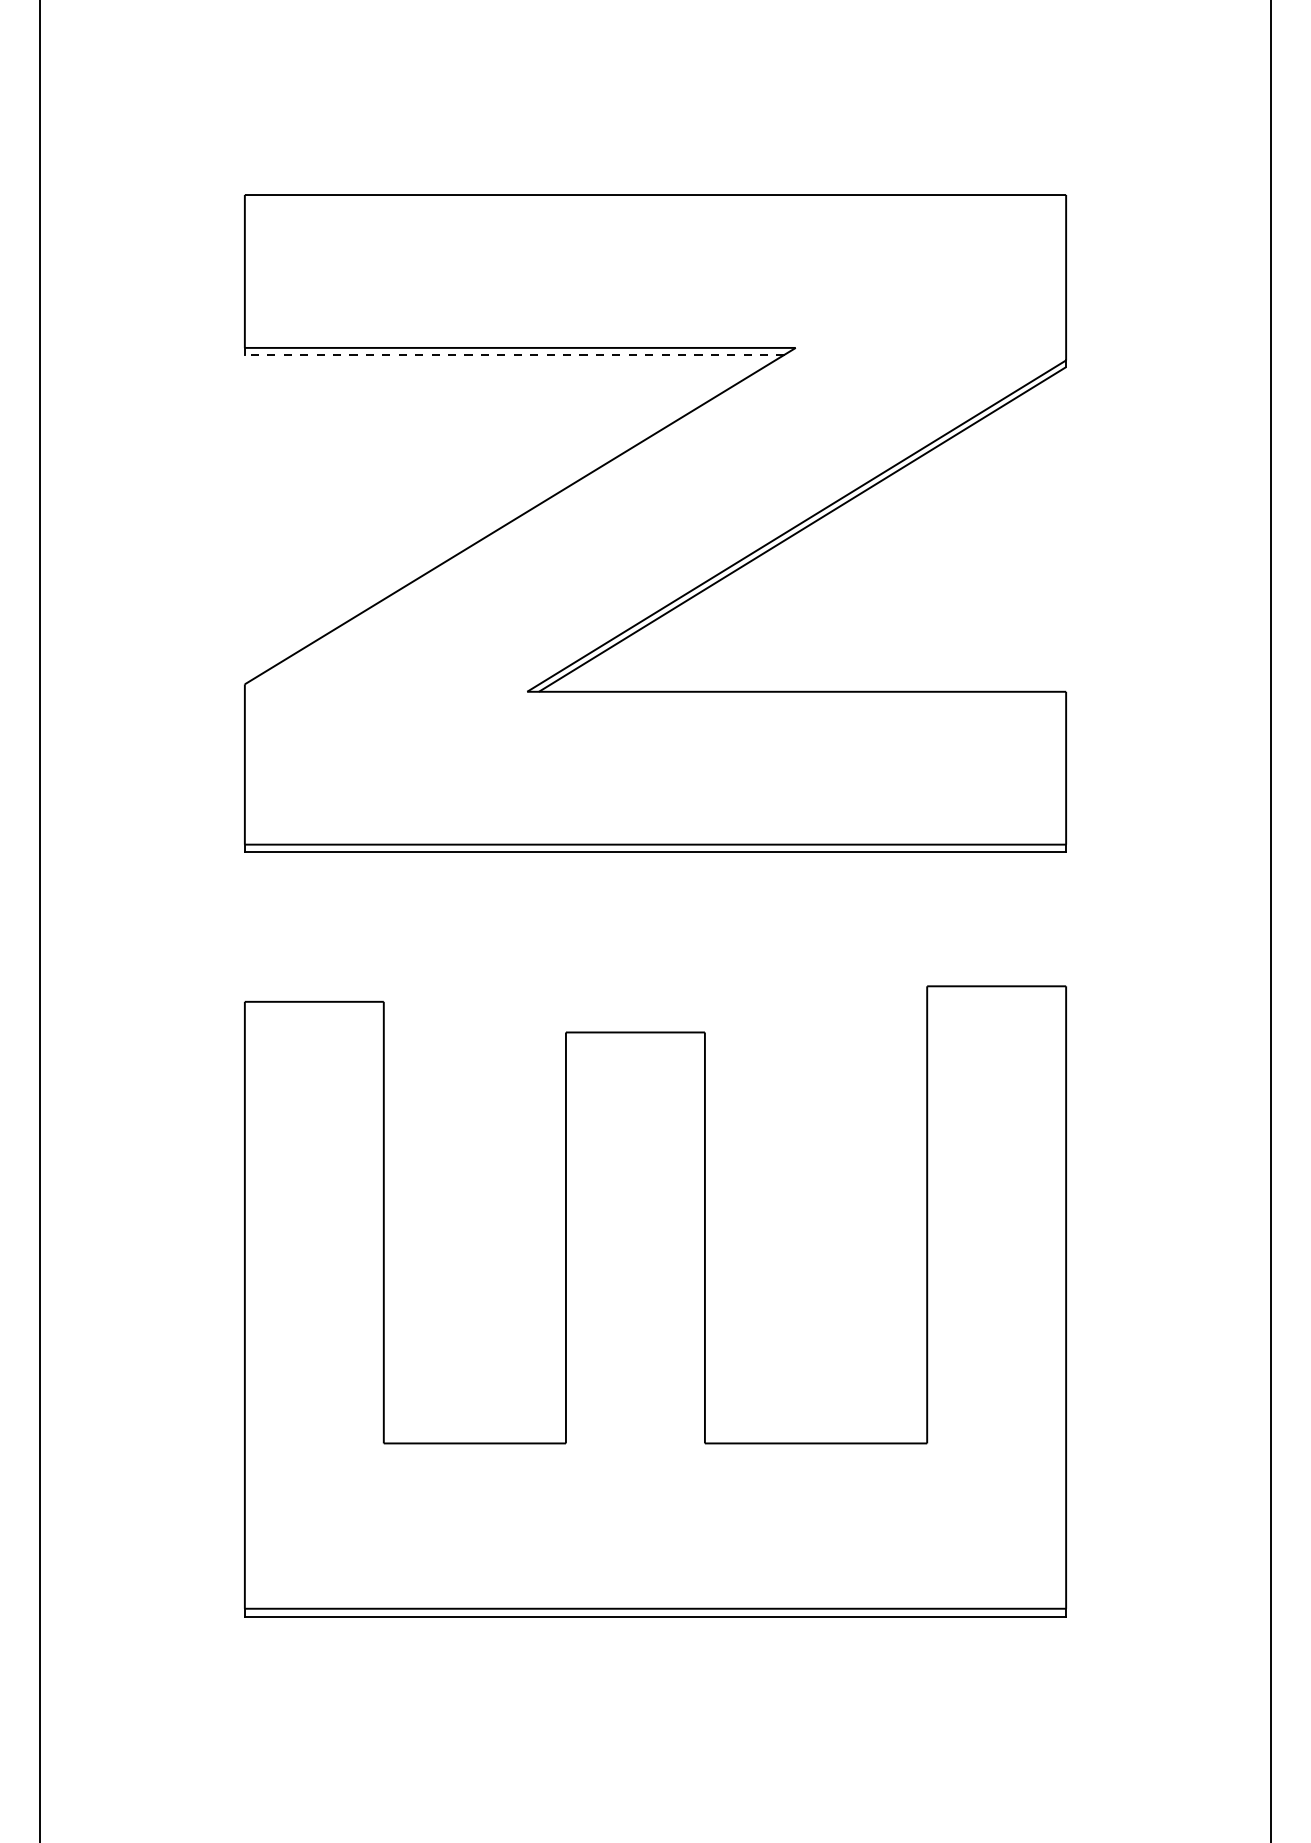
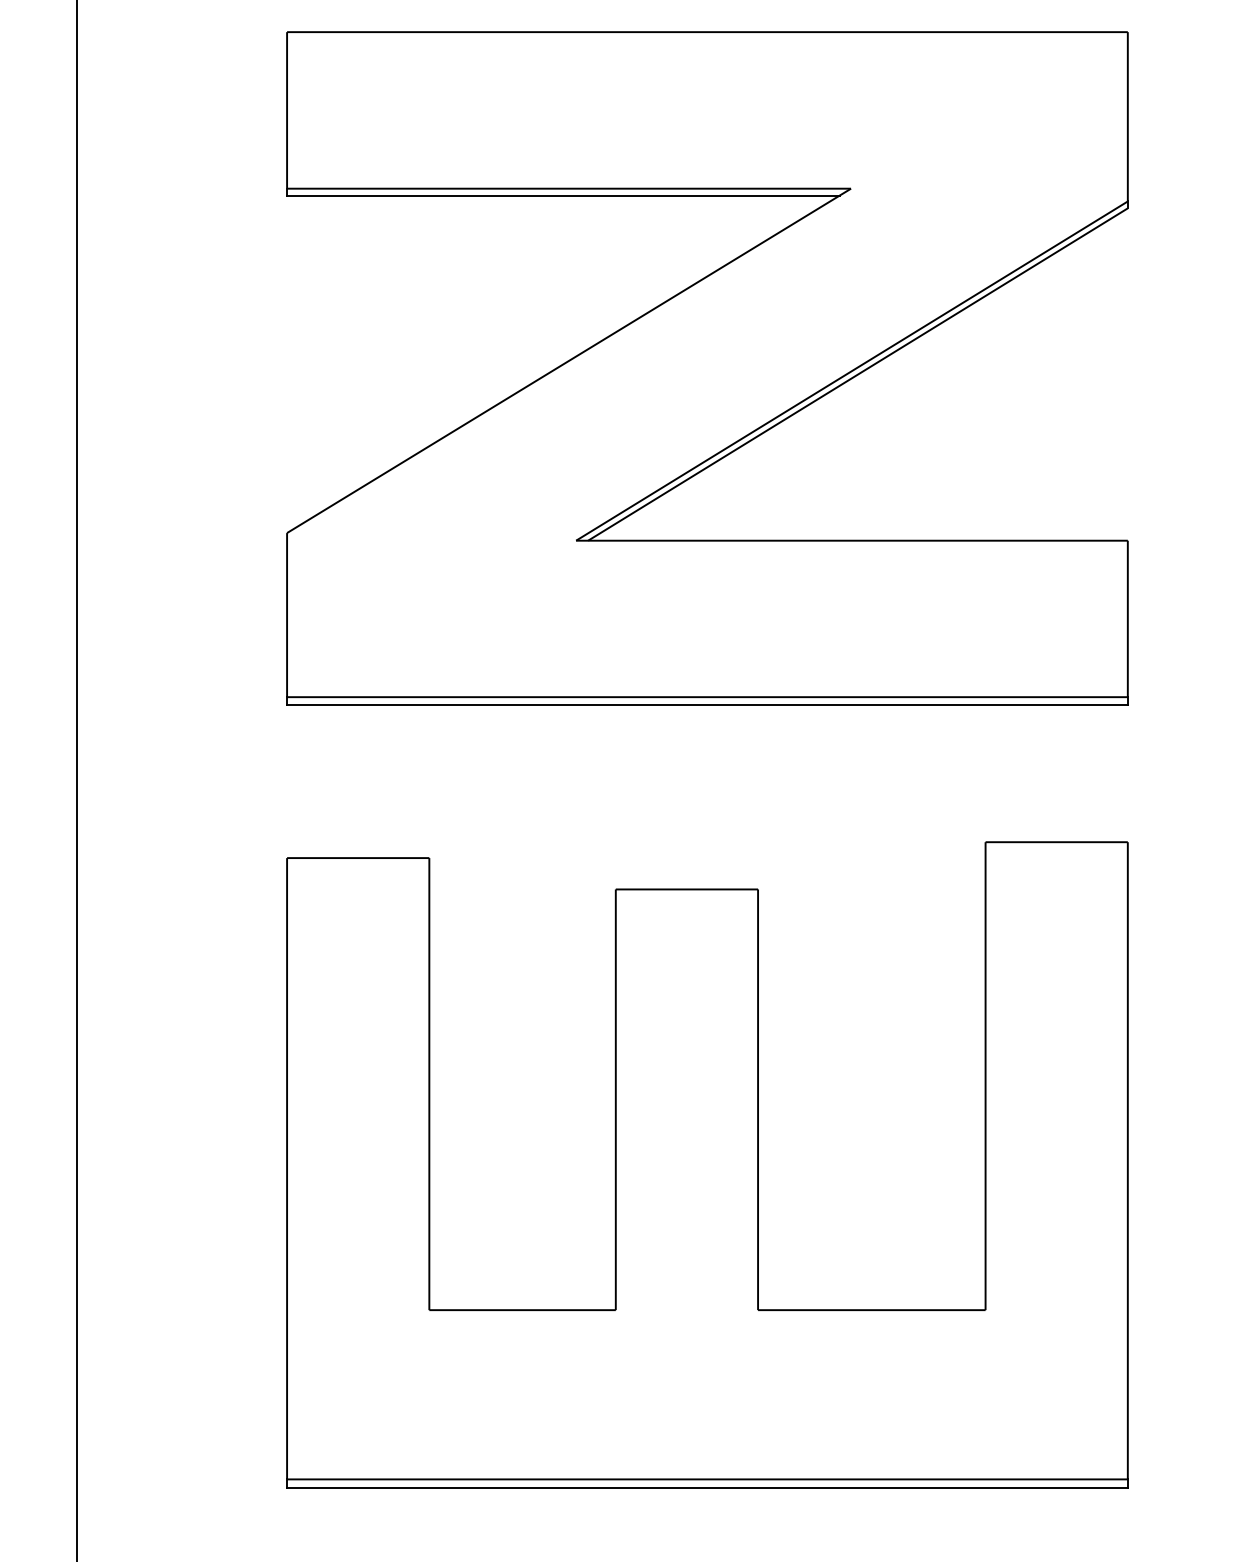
line: (514, 354) -> (563, 195), dashed -> solid

